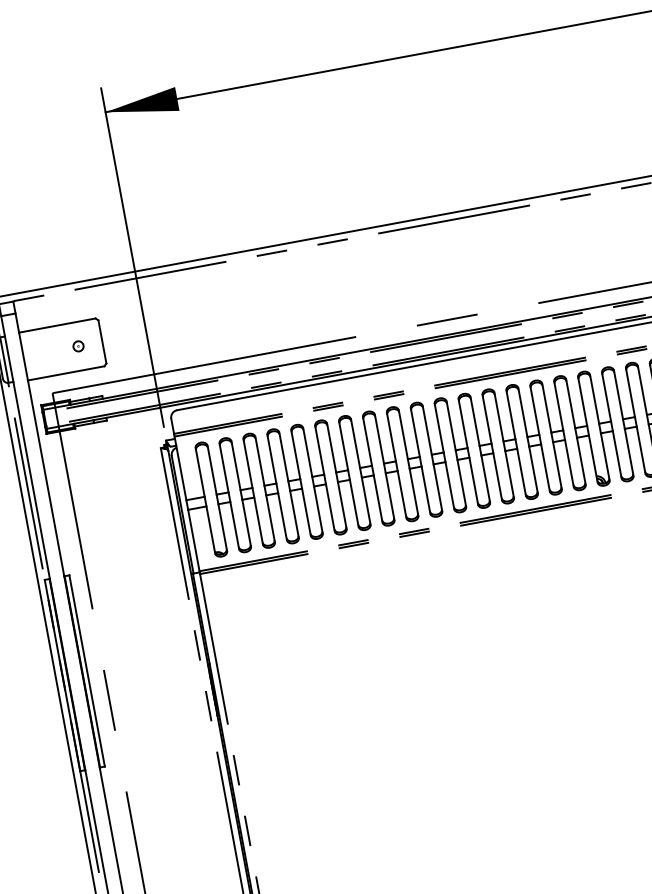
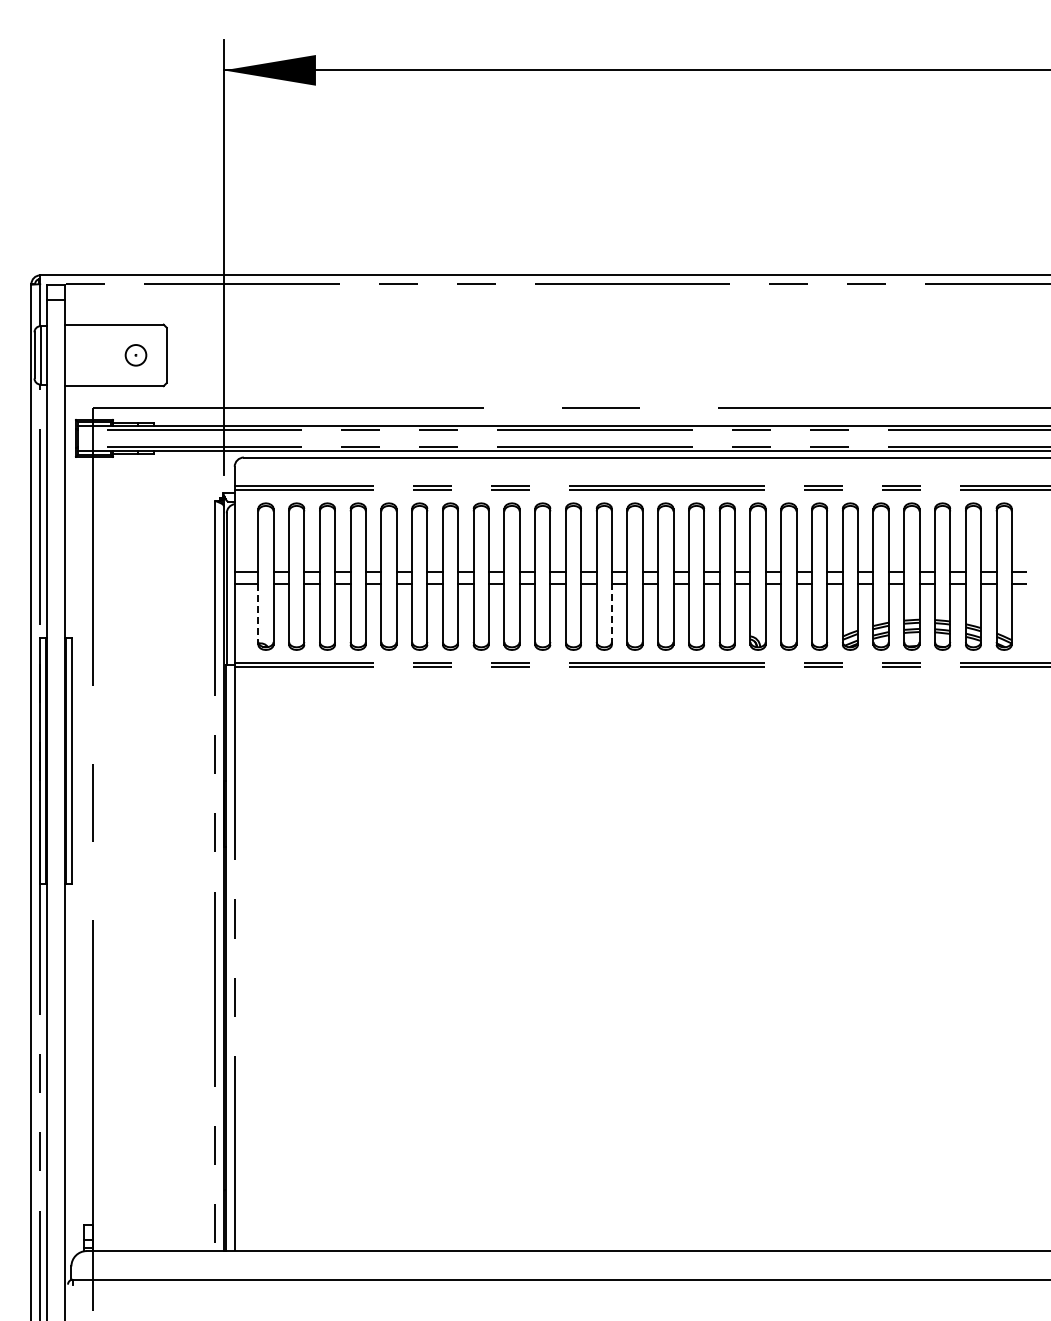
part: (78, 346) -> (135, 355), size x1.6
line: (486, 478) -> (612, 613), solid -> dashed
line: (211, 530) -> (258, 614), solid -> dashed

